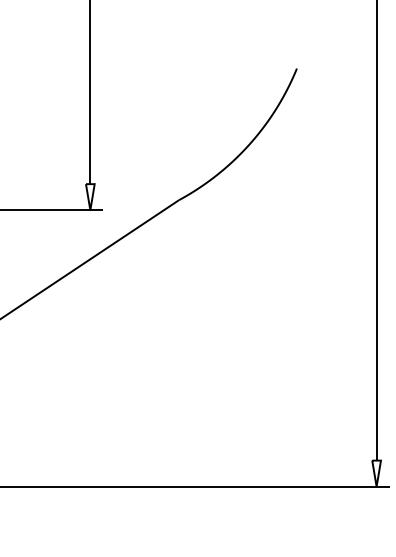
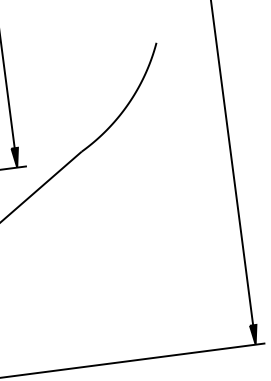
fill: (89, 197) -> (15, 158), added
fill: (376, 473) -> (254, 334), added

